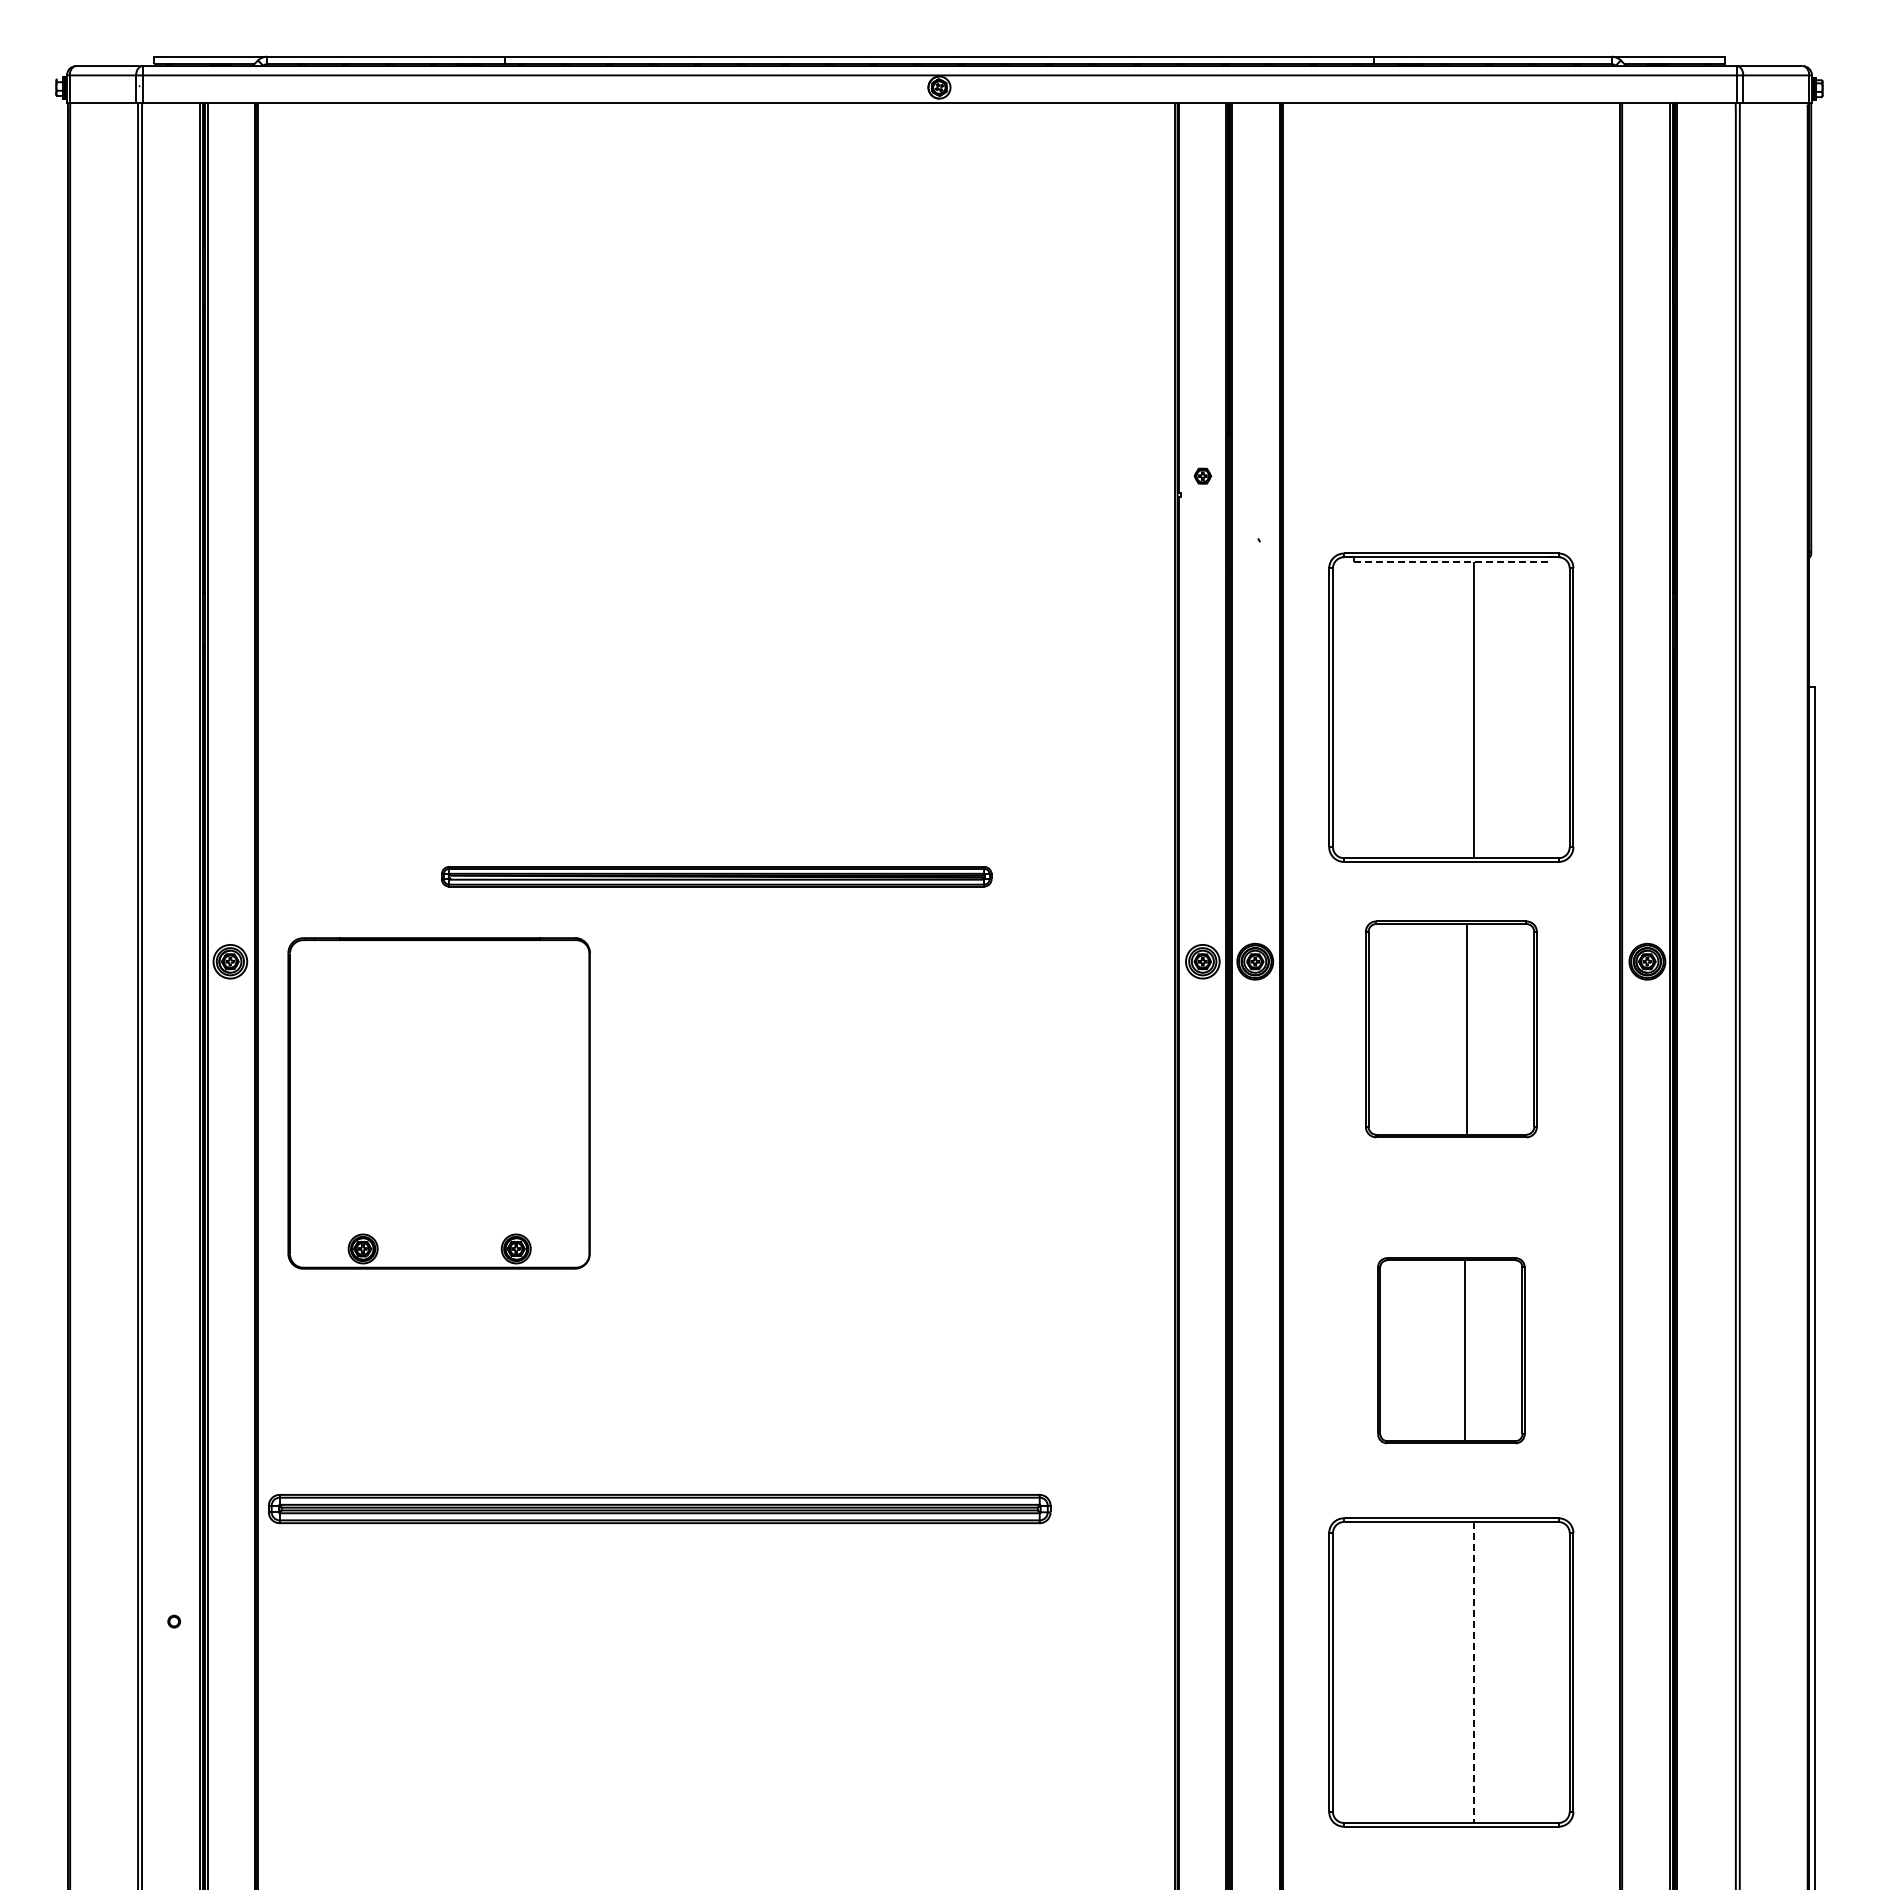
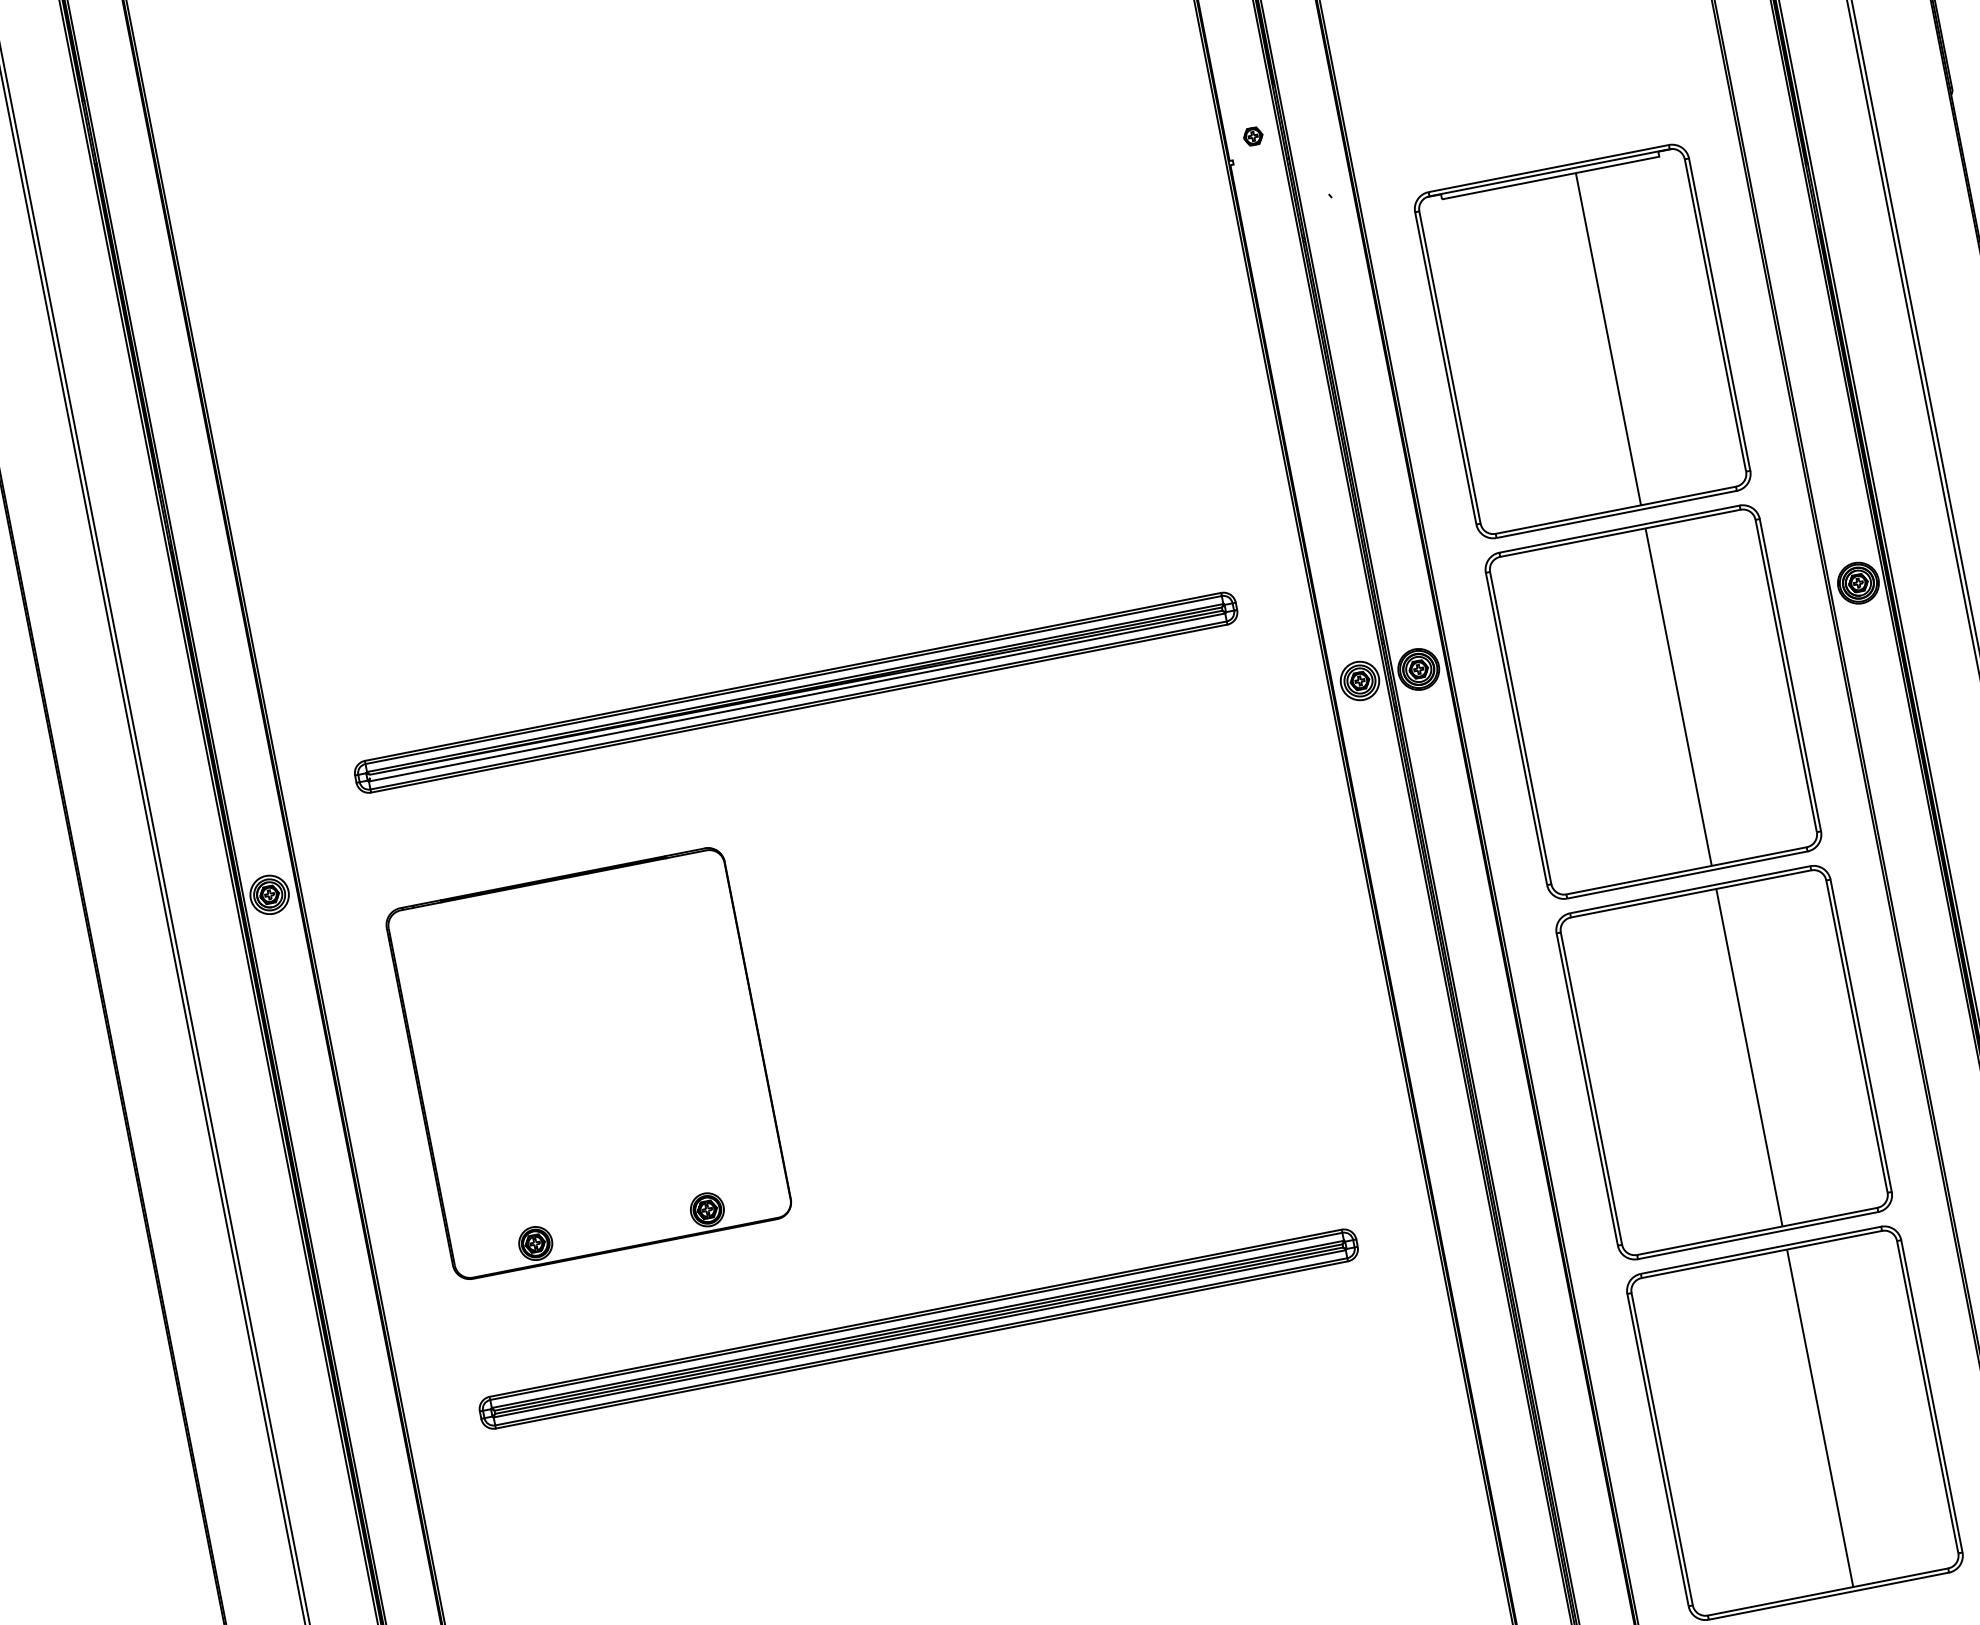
line: (1454, 561) -> (1554, 176), dashed -> solid
part: (716, 876) -> (795, 692), size x1.43
part: (1451, 1029) -> (1653, 702), size x1.43
part: (438, 1103) -> (588, 1063), moved
part: (1451, 1350) -> (1724, 1062), size x1.67
part: (659, 1509) -> (918, 1329), moved
line: (1473, 1673) -> (1820, 1419), dashed -> solid

